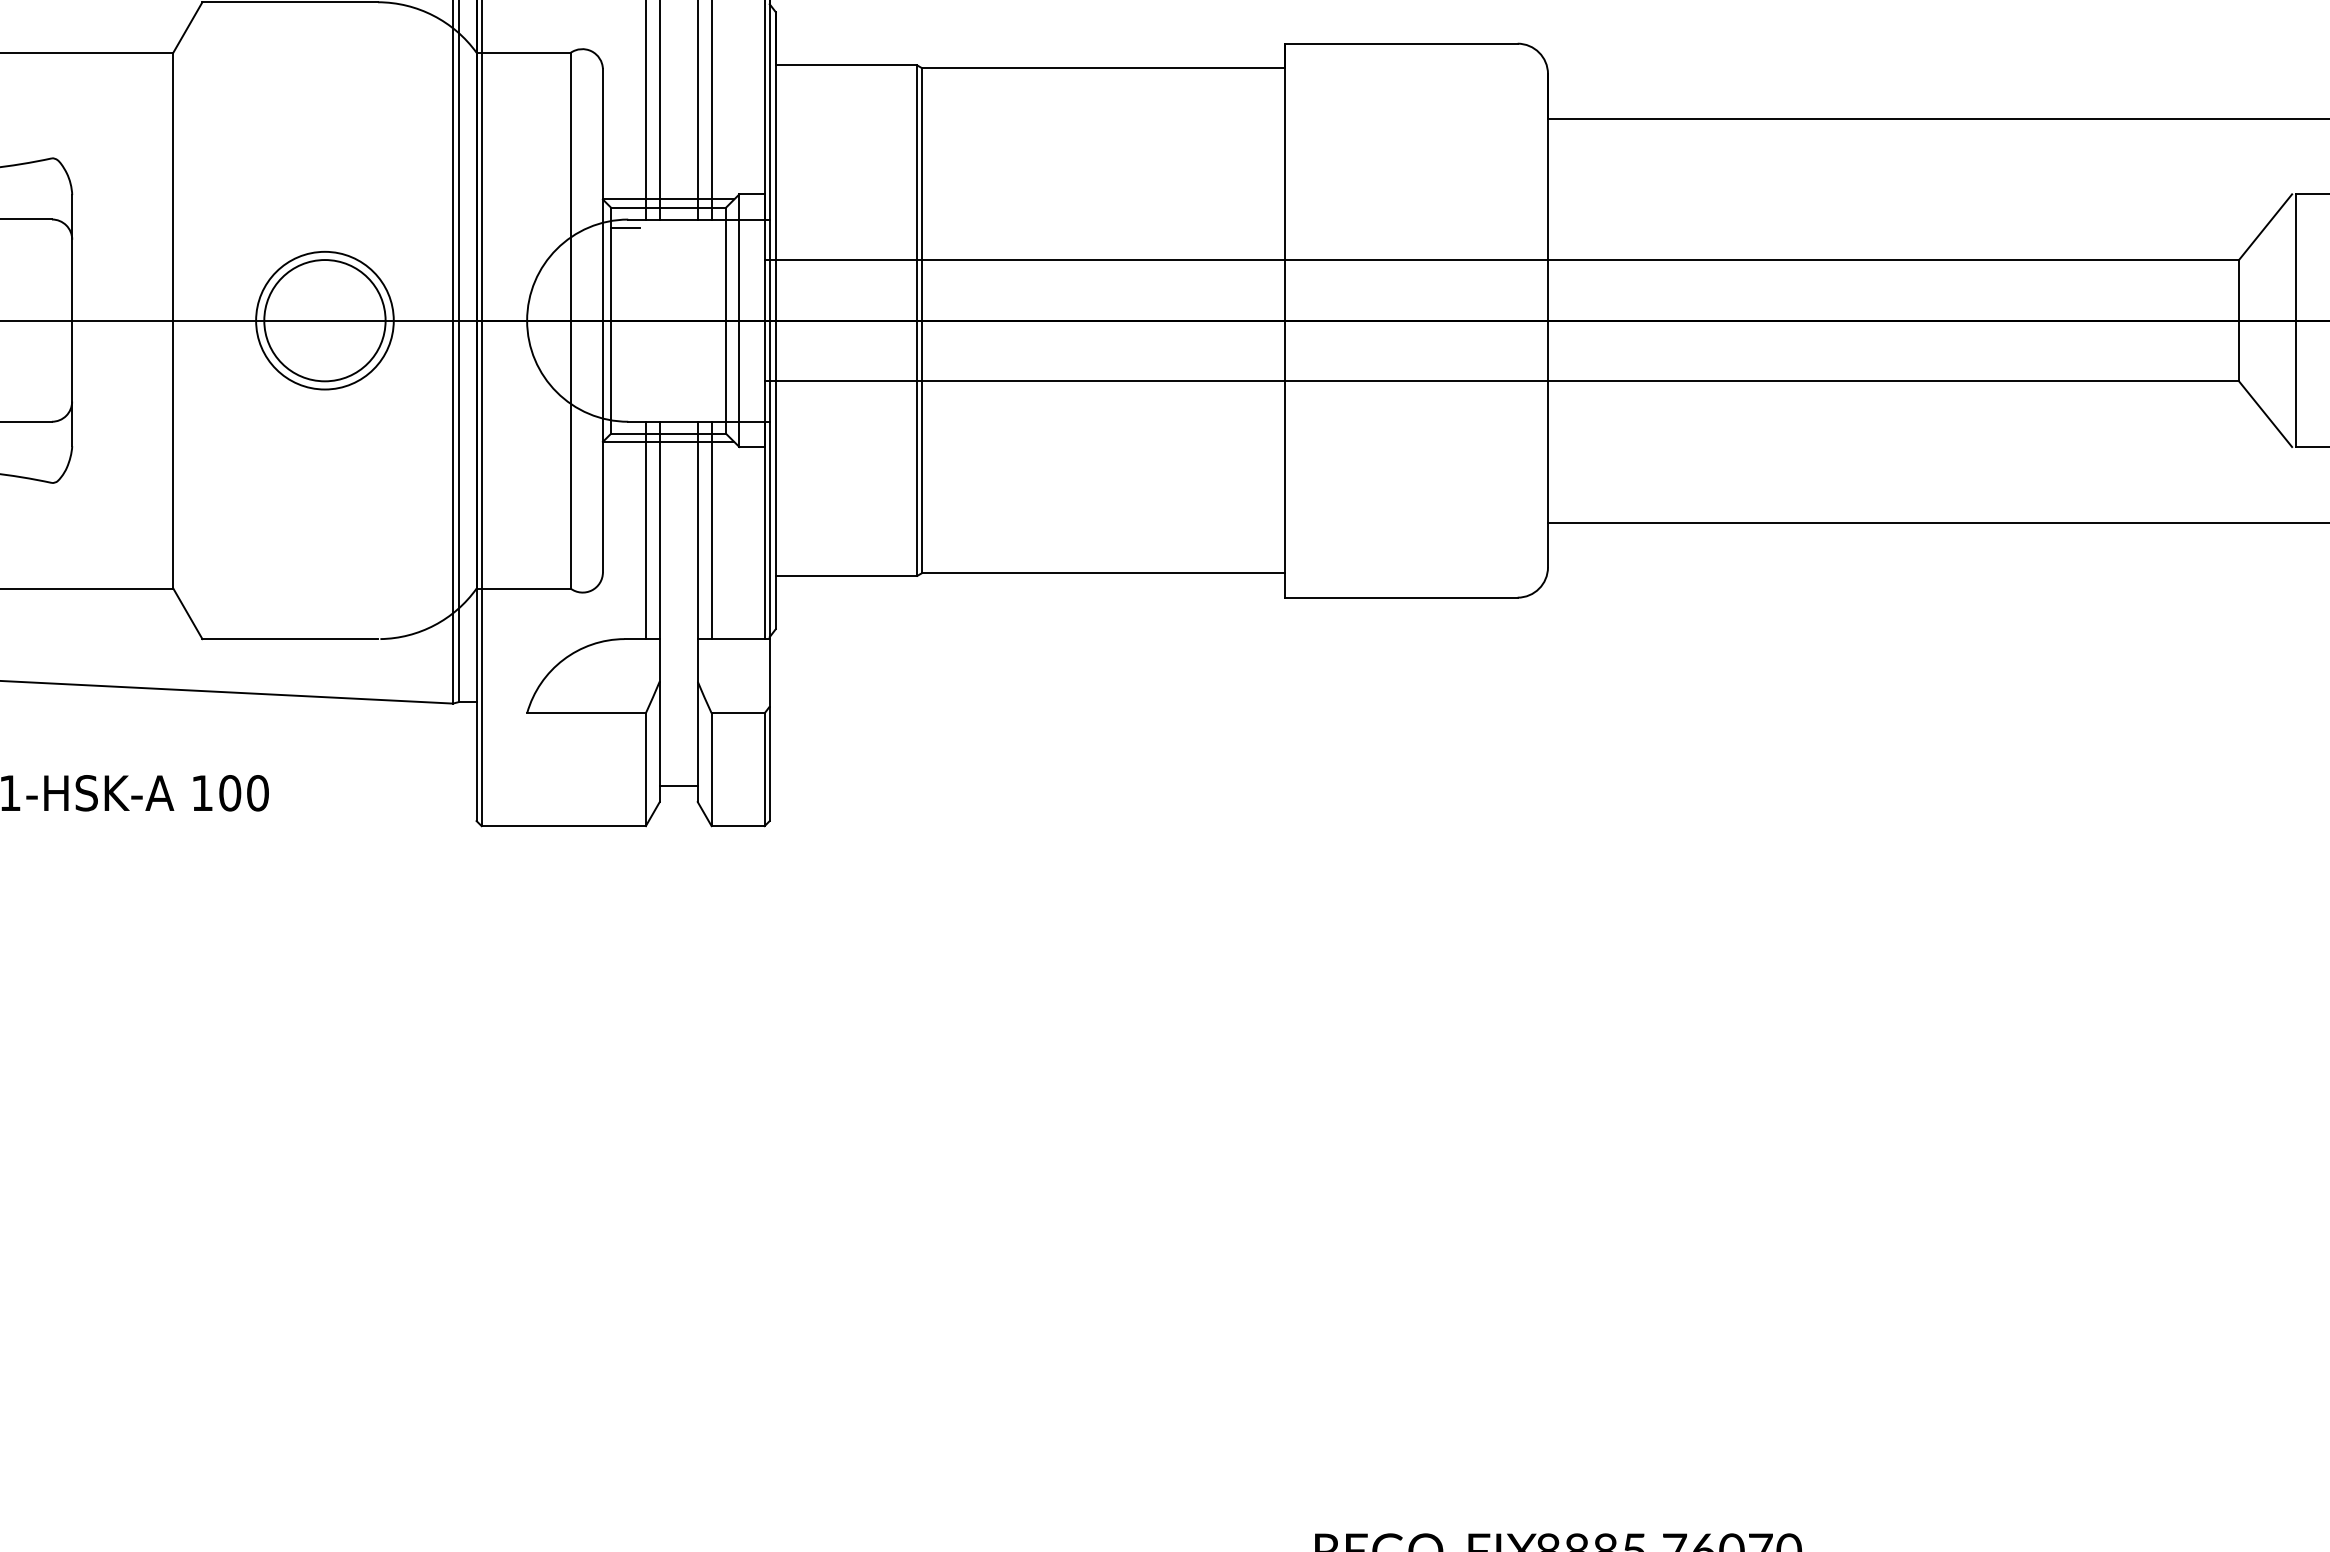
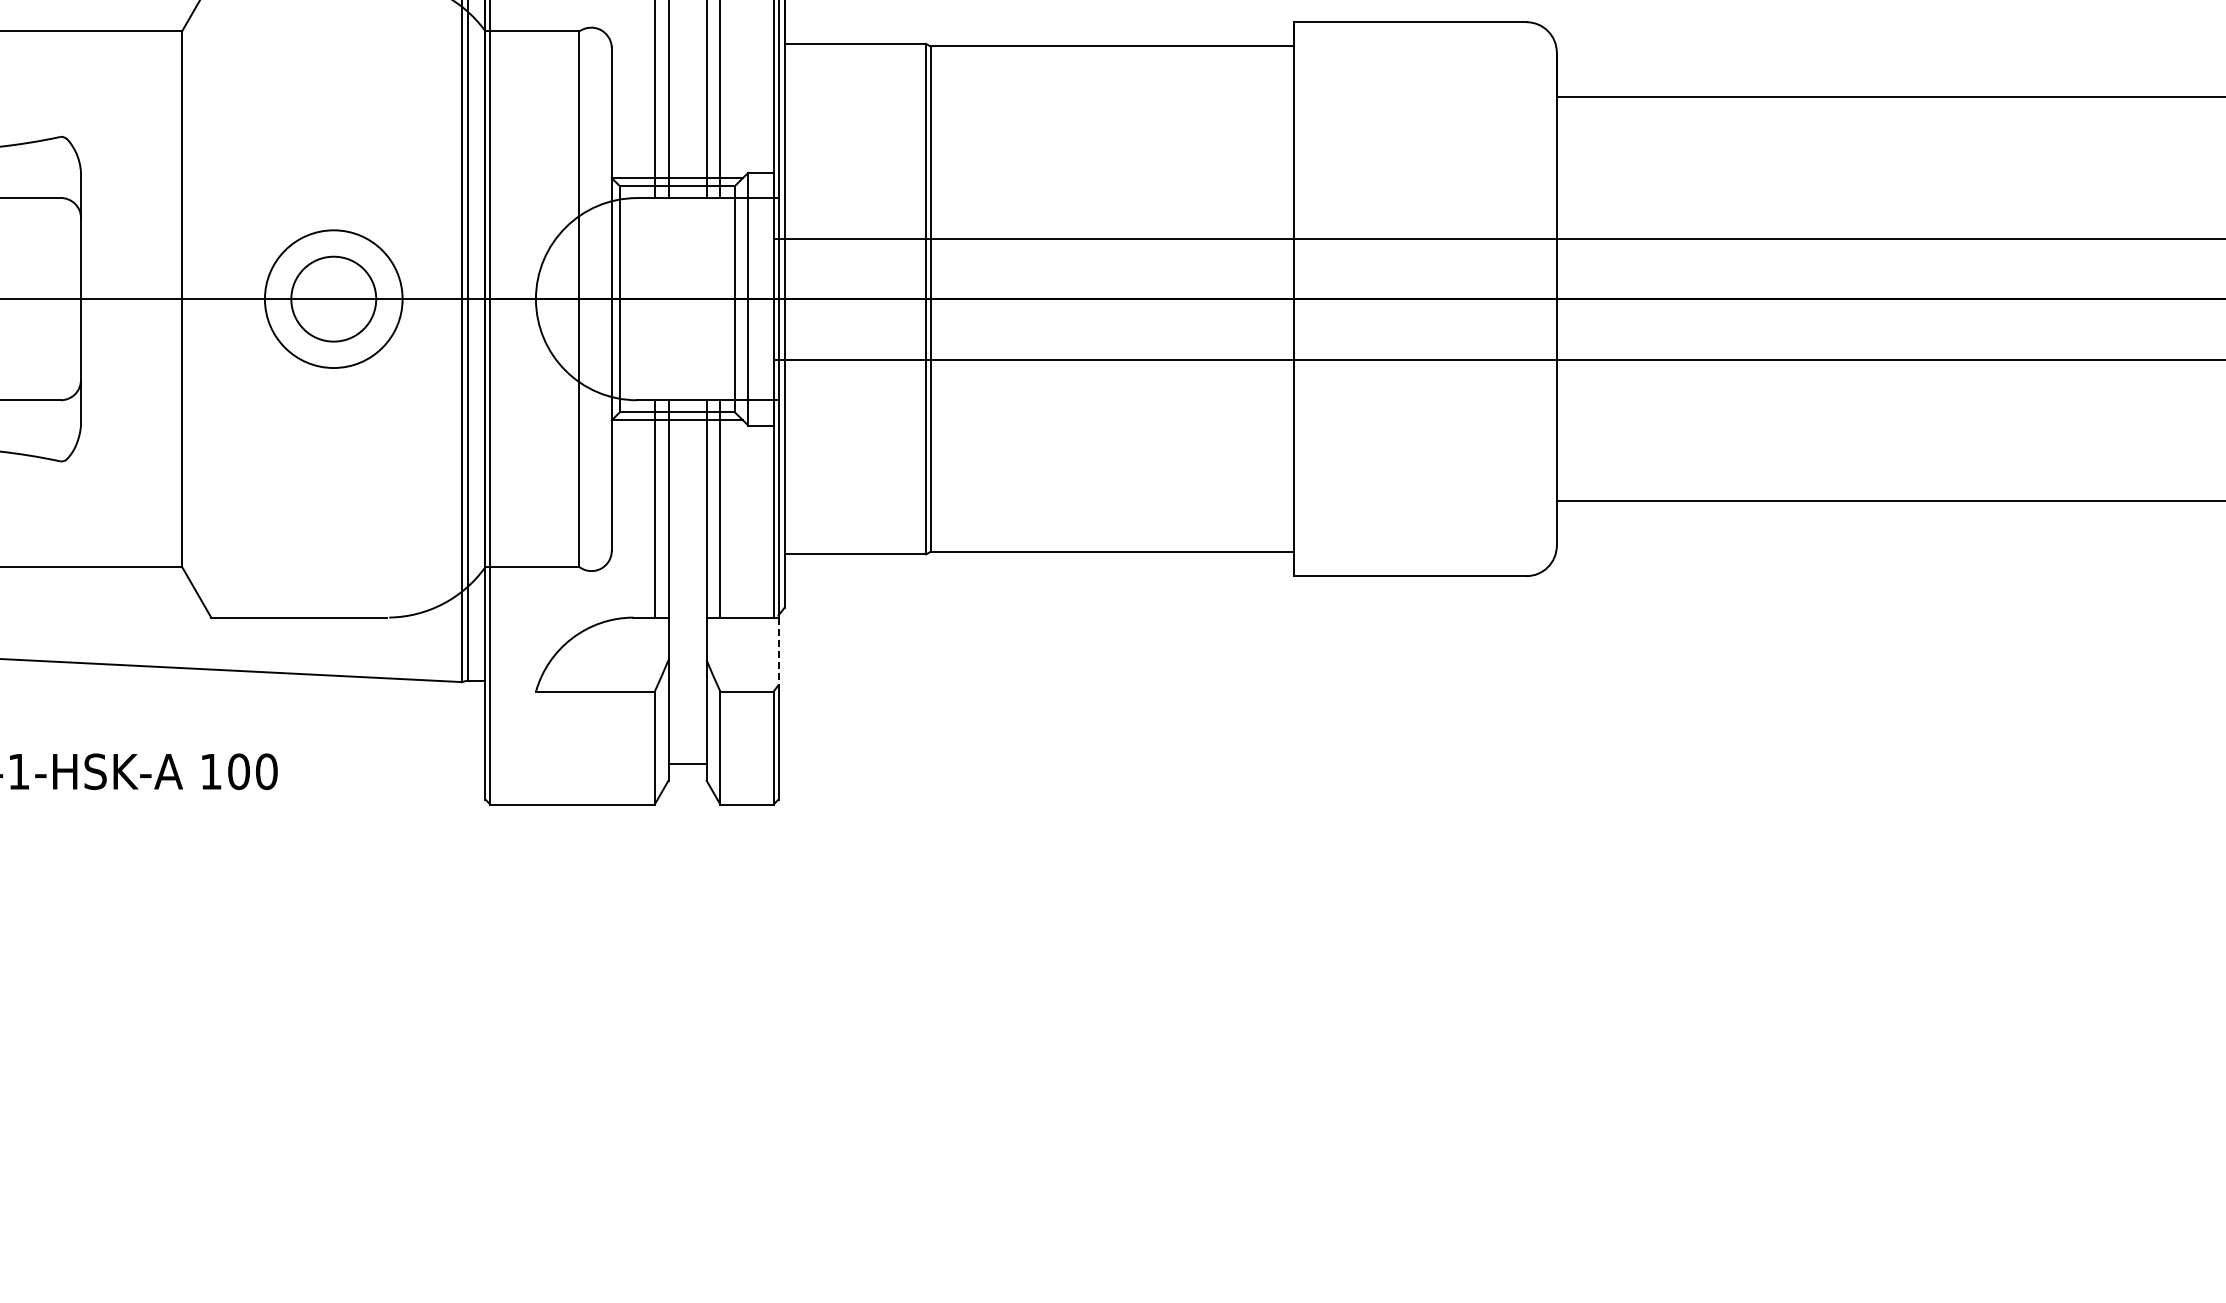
line: (625, 227) -> (634, 206), removed
circle: (324, 320) -> (333, 299), size x0.7
line: (769, 672) -> (778, 651), solid -> dashed

